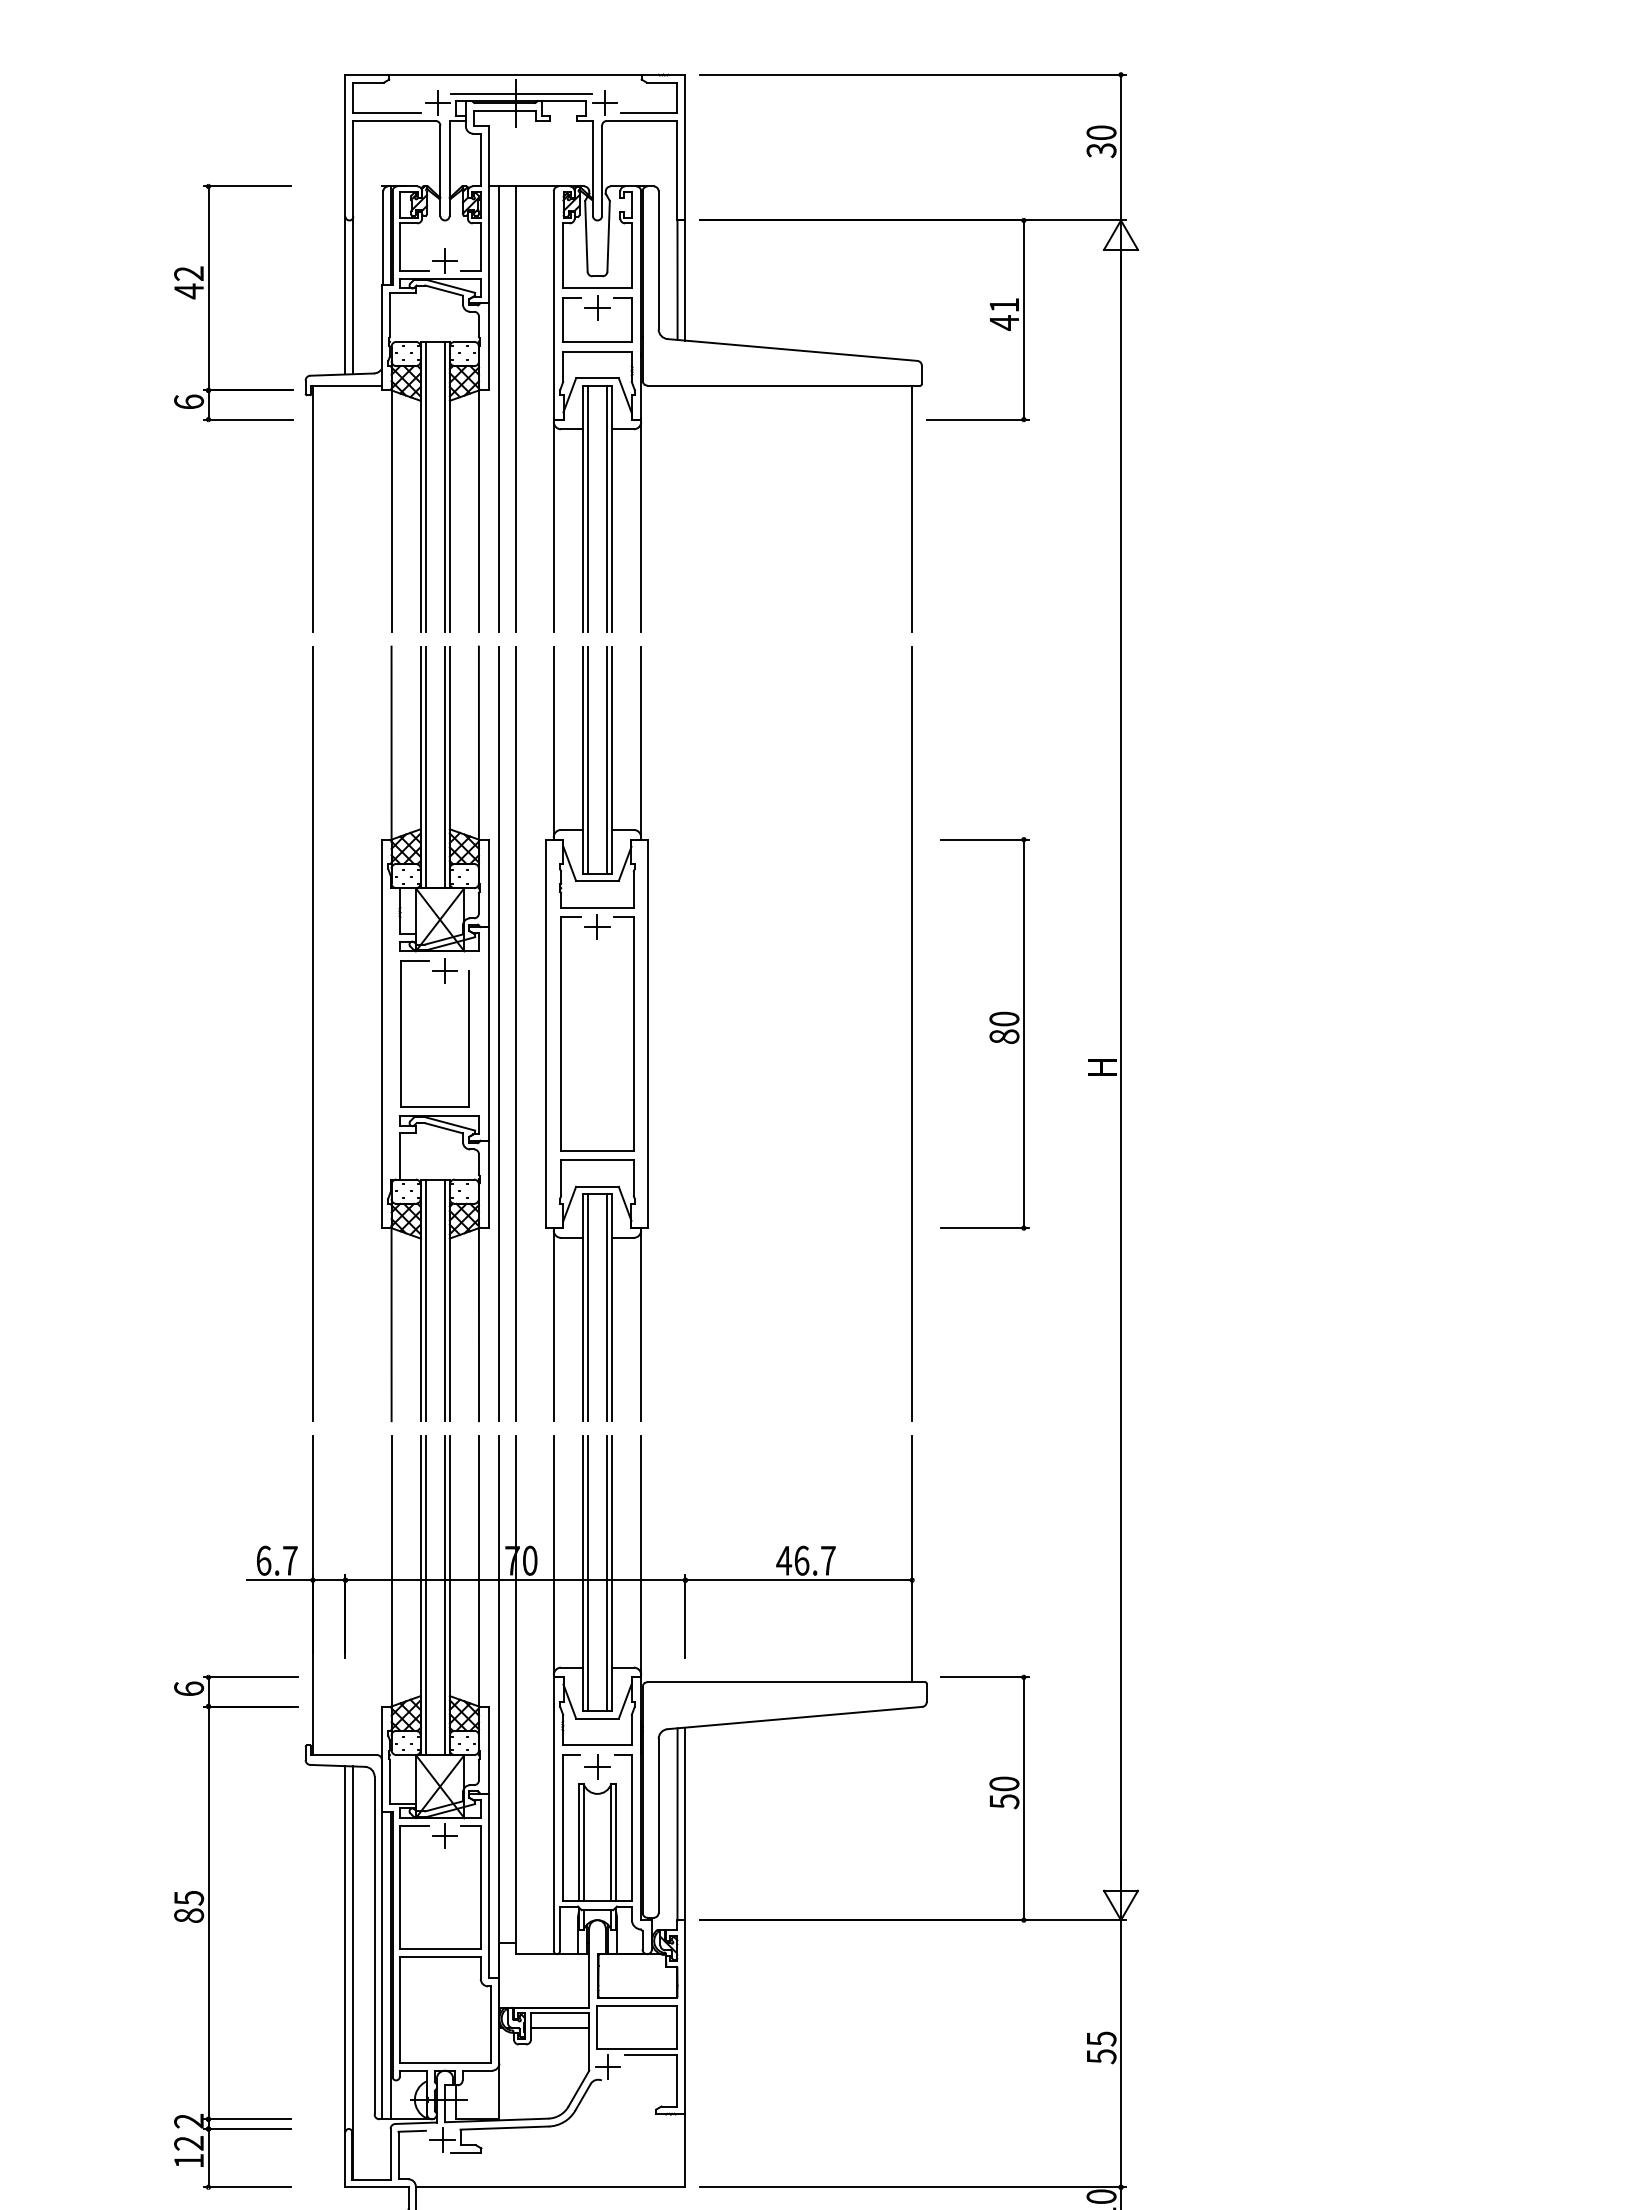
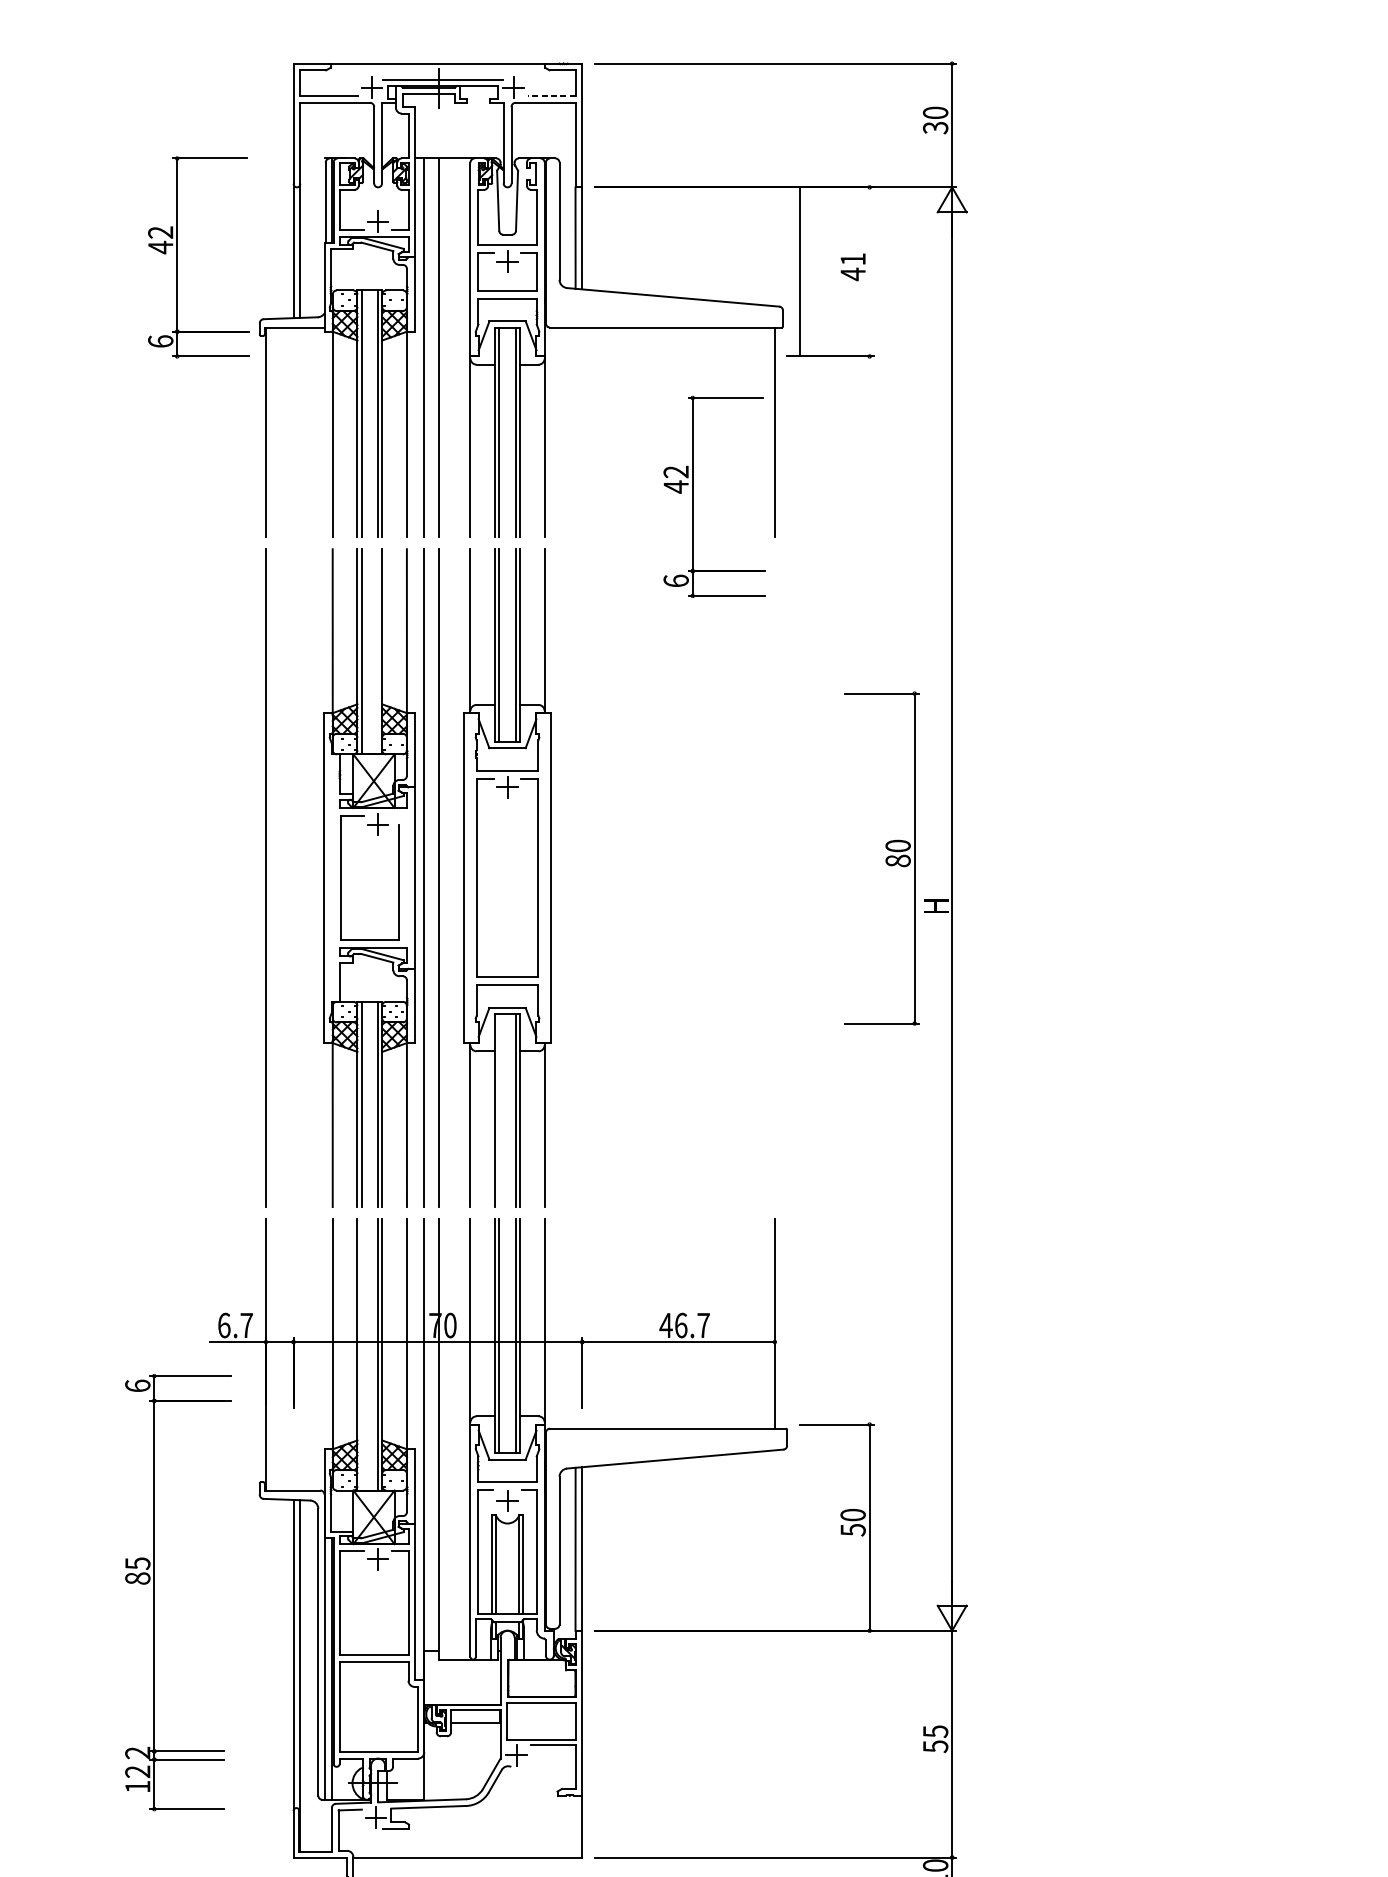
line: (648, 113) -> (550, 96), solid -> dashed
line: (1023, 319) -> (799, 271), moved
part: (816, 585) -> (693, 497), added
line: (445, 767) -> (378, 651), removed
line: (911, 1033) -> (774, 877), removed
part: (984, 1033) -> (881, 858), moved
line: (587, 1307) -> (499, 1110), removed
line: (425, 1595) -> (361, 1355), removed
part: (209, 1931) -> (155, 1591), moved

